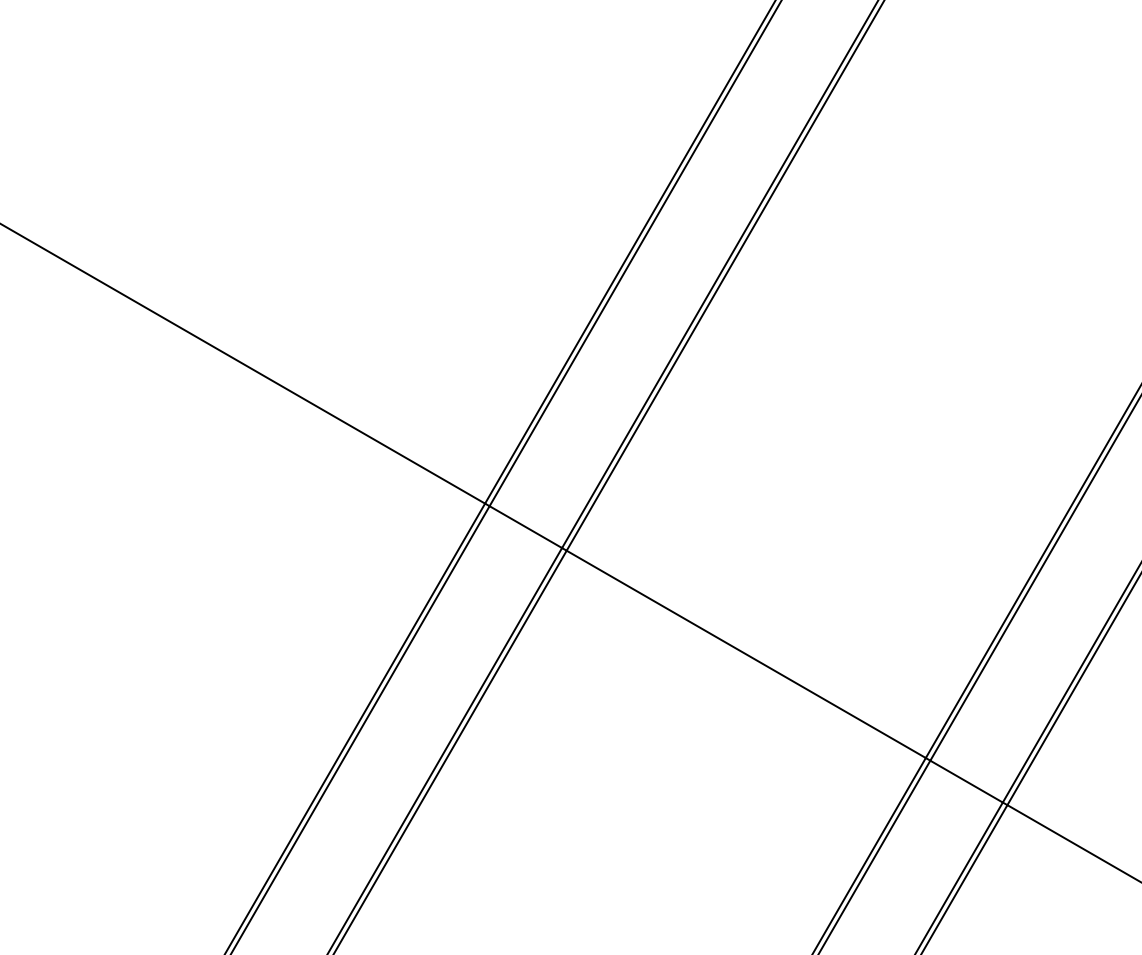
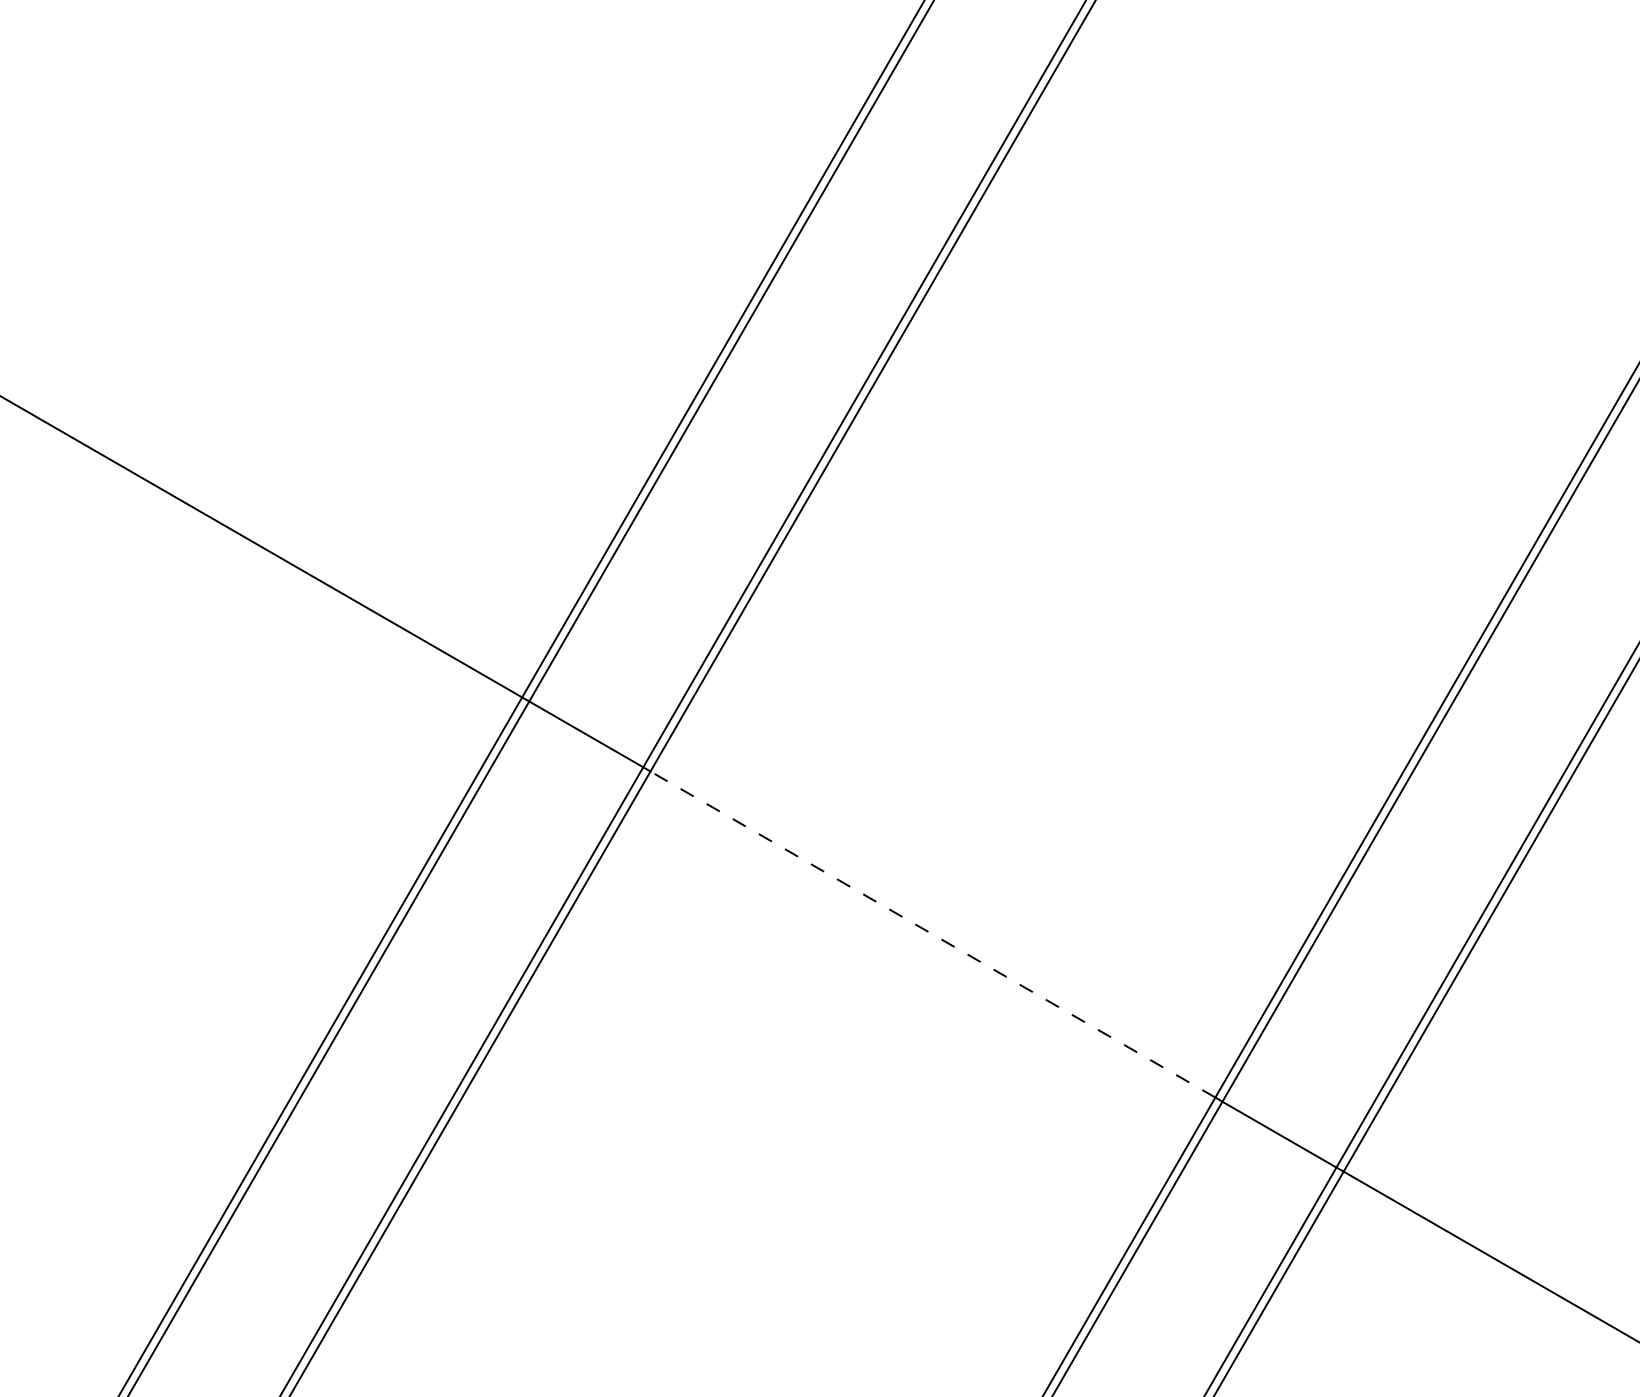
line: (745, 654) -> (931, 934), solid -> dashed

